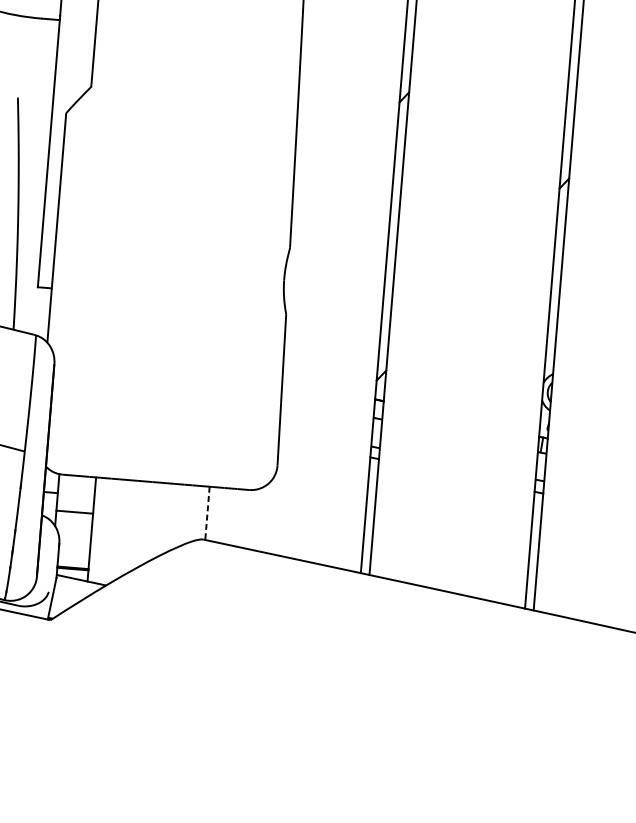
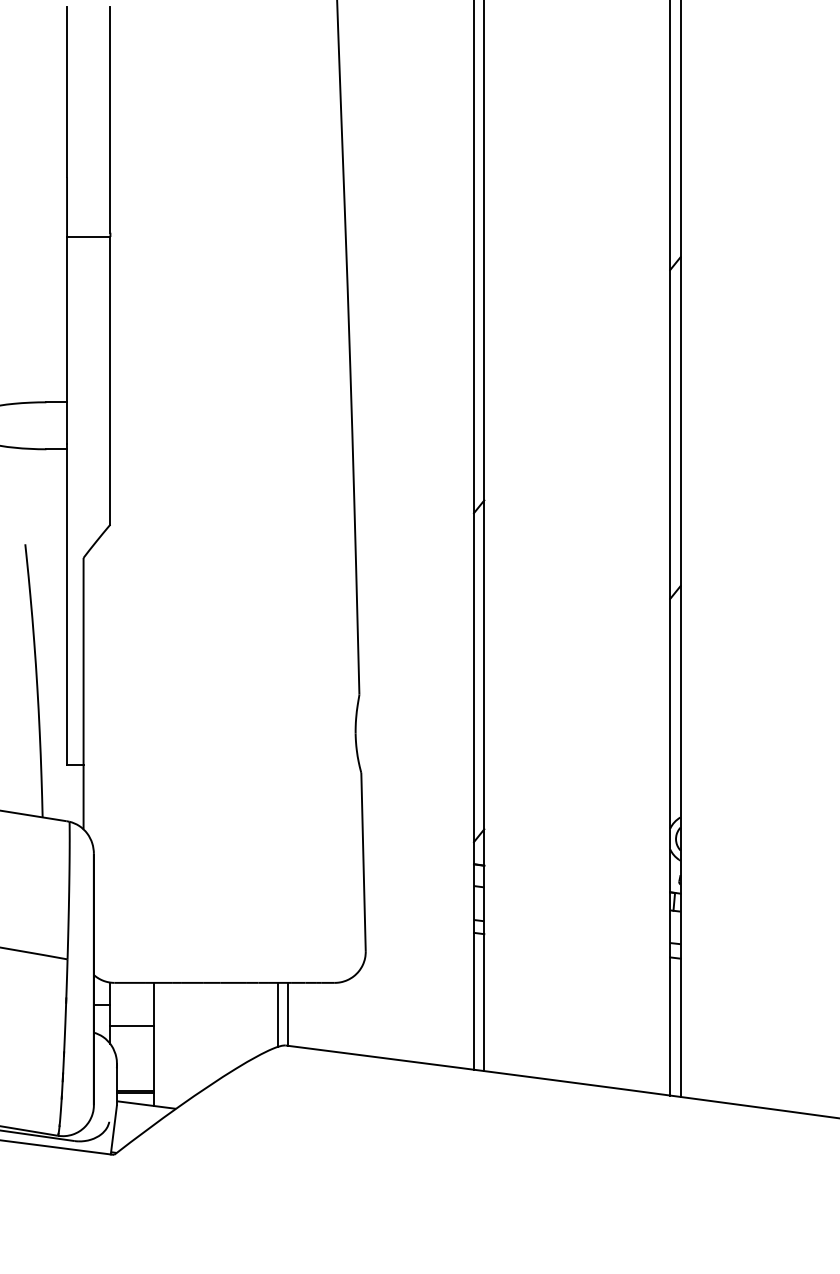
line: (198, 512) -> (277, 1014), added
line: (207, 513) -> (288, 1014), dashed -> solid

